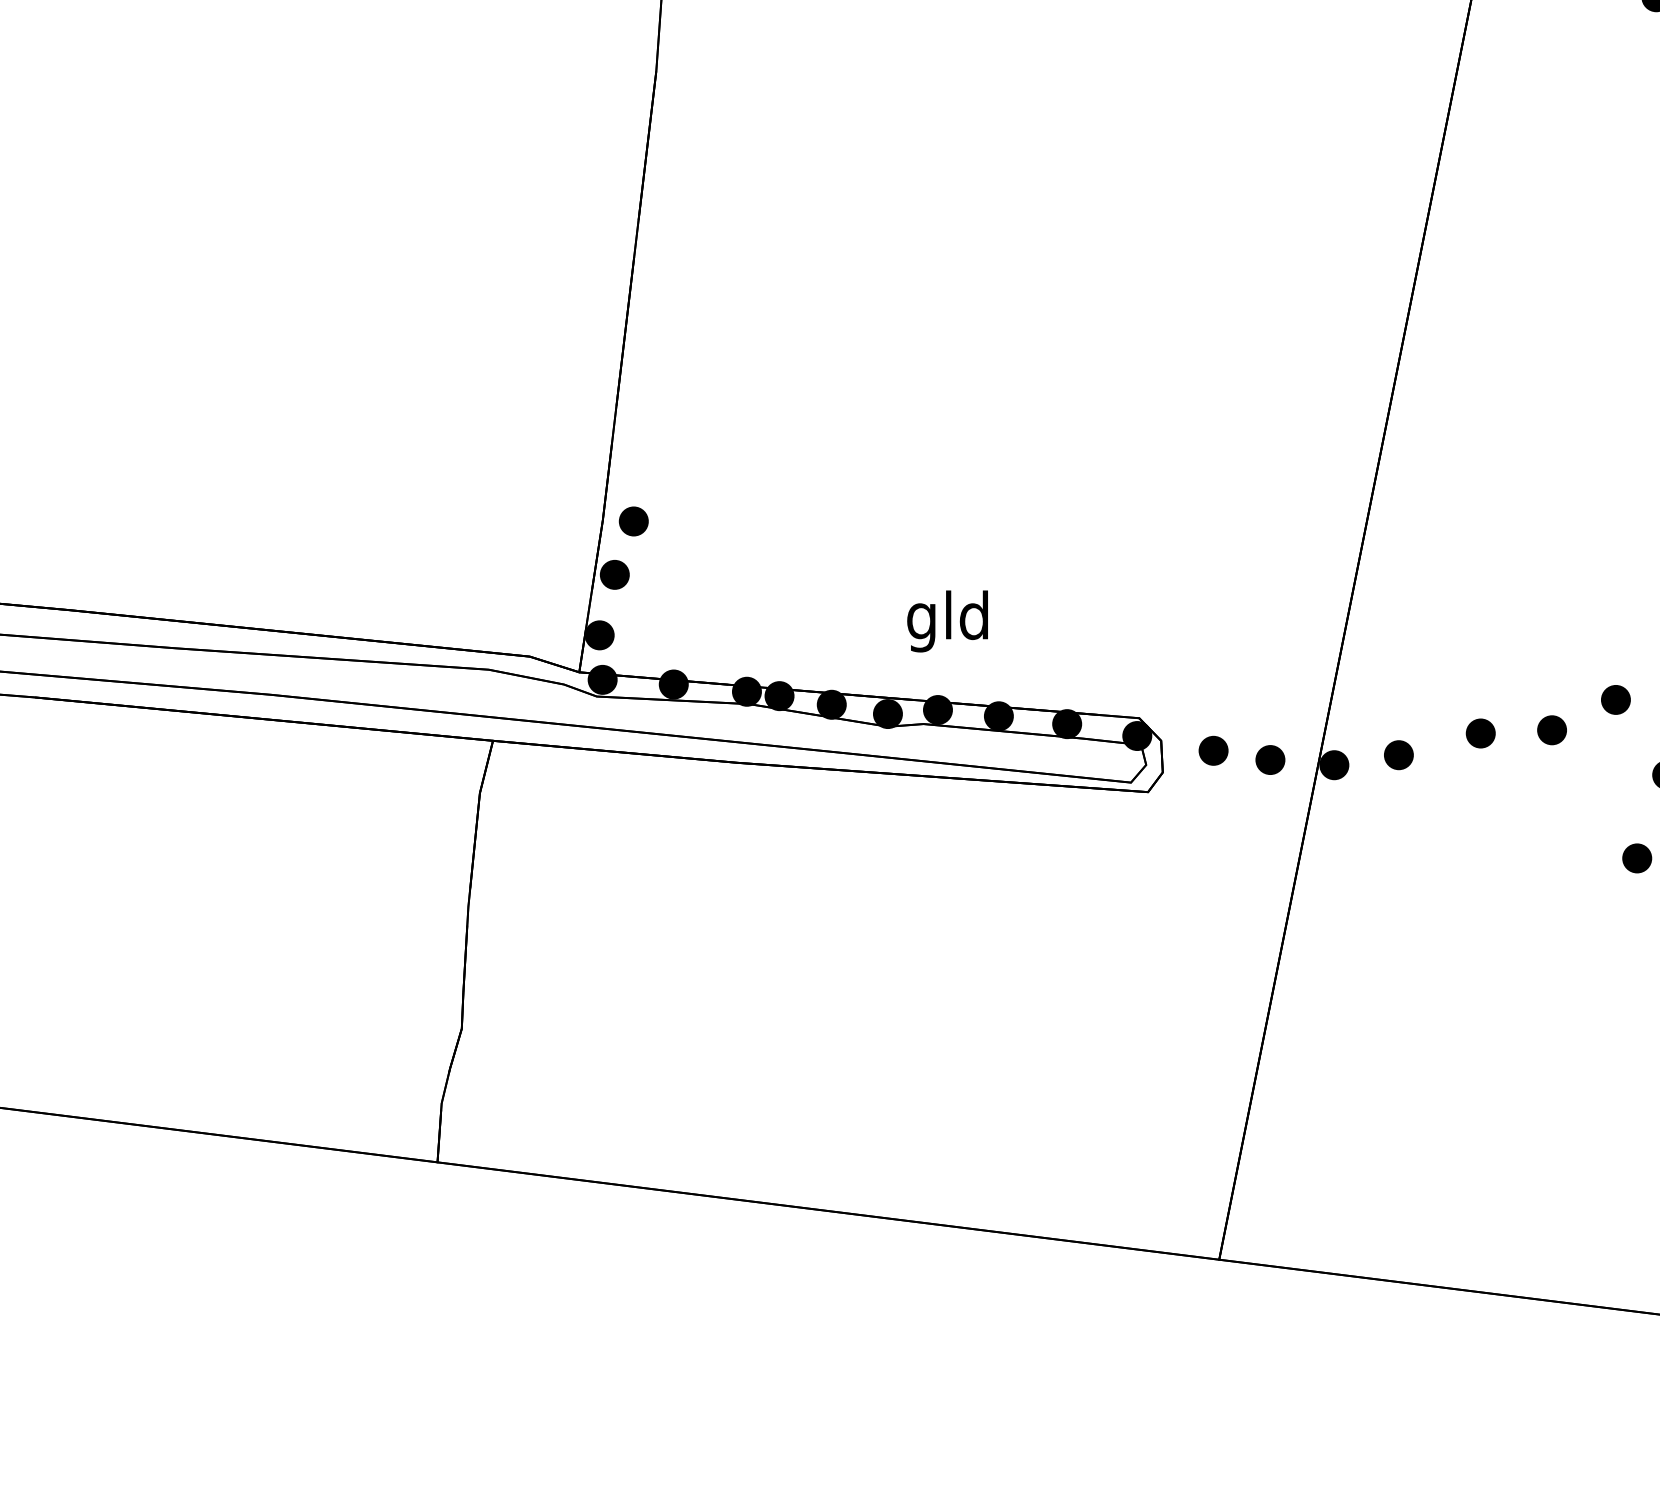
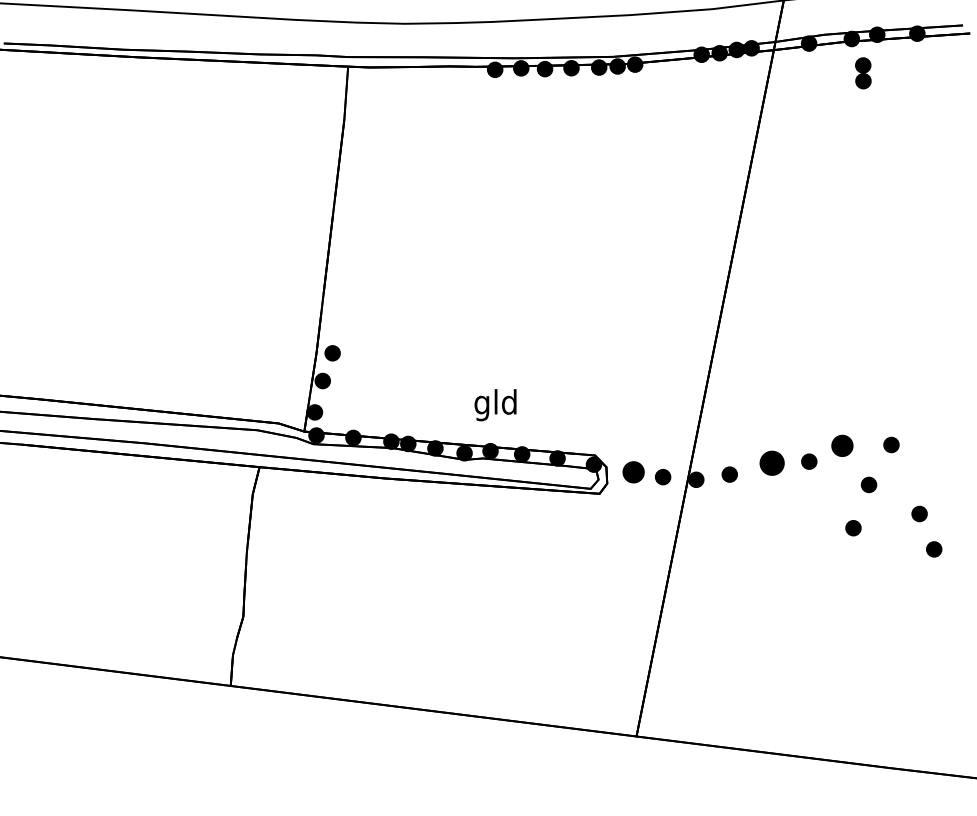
part: (1616, 699) -> (842, 445), size x1.4
part: (1481, 733) -> (772, 463), size x1.6
part: (1213, 751) -> (633, 472), size x1.4

